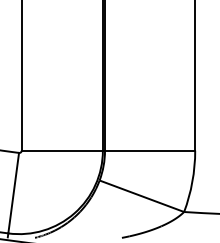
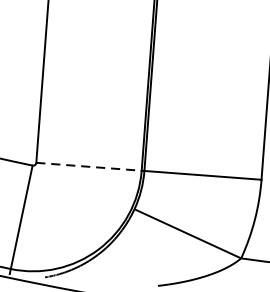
line: (62, 150) -> (89, 166), solid -> dashed

